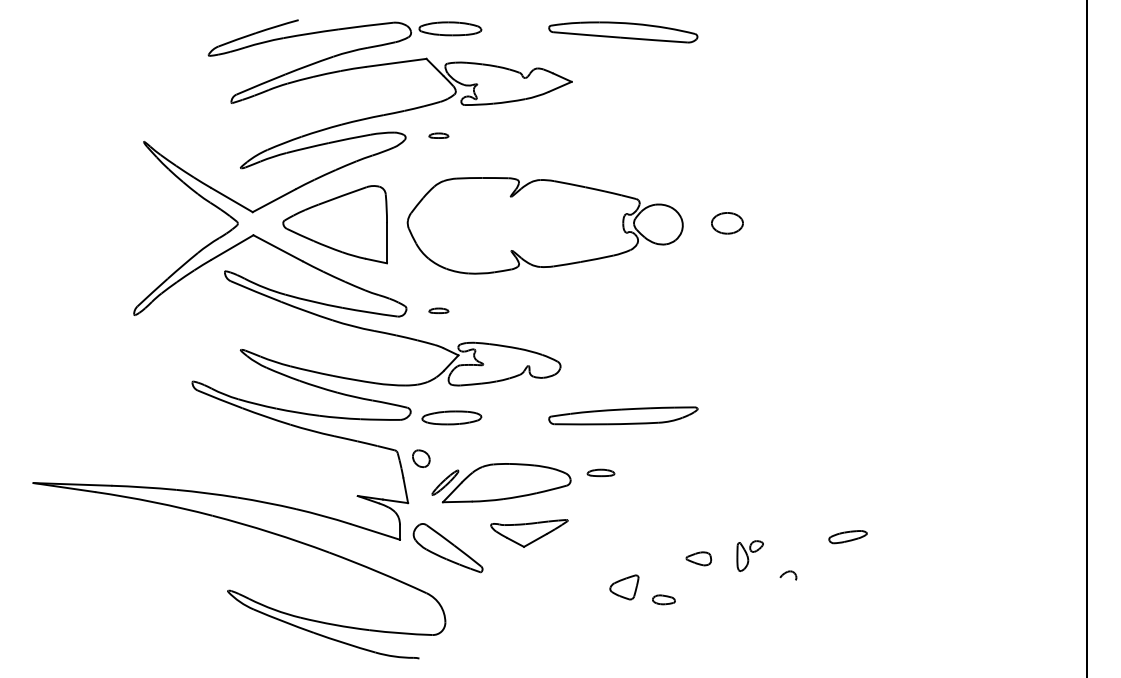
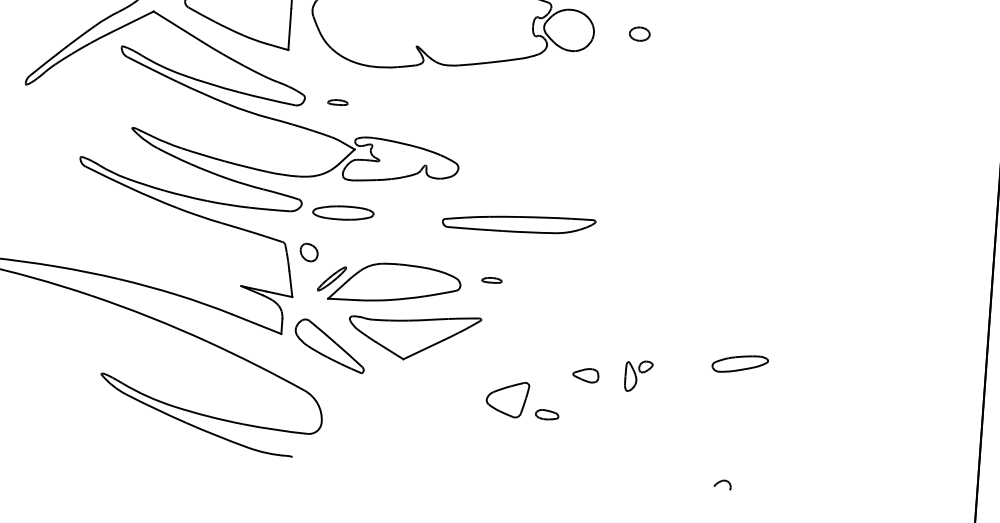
part: (727, 223) -> (639, 34), size x0.62
part: (600, 472) -> (491, 279), size x0.71
part: (529, 533) -> (414, 337), size x1.67
part: (847, 536) -> (739, 363), size x1.43
part: (788, 575) -> (722, 484), moved
part: (624, 587) -> (507, 399), size x1.43

